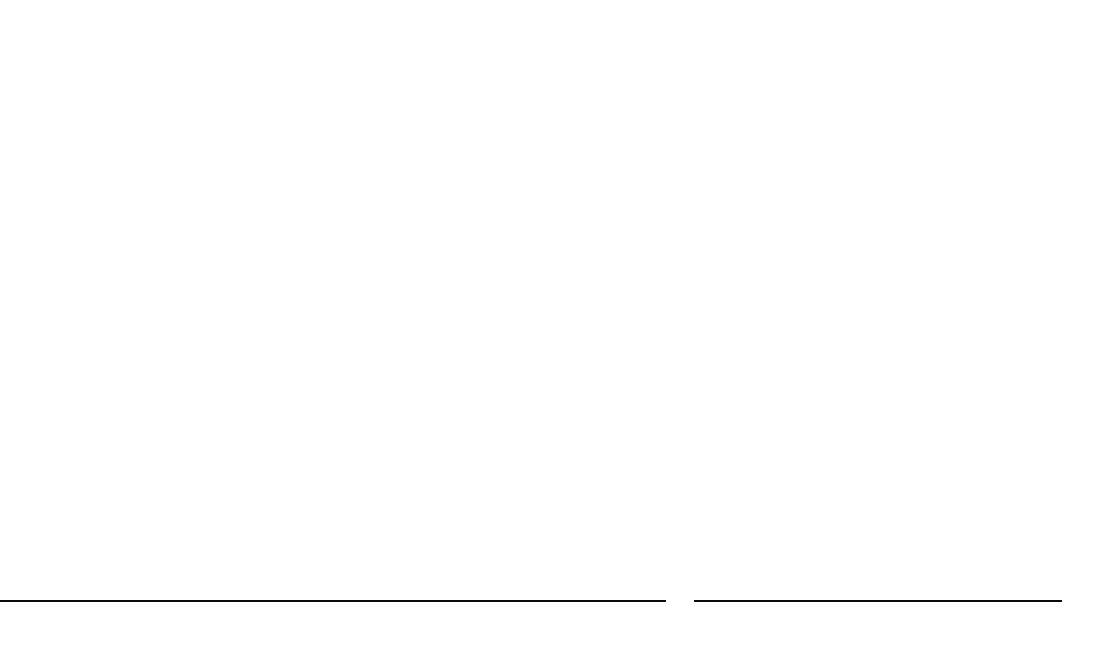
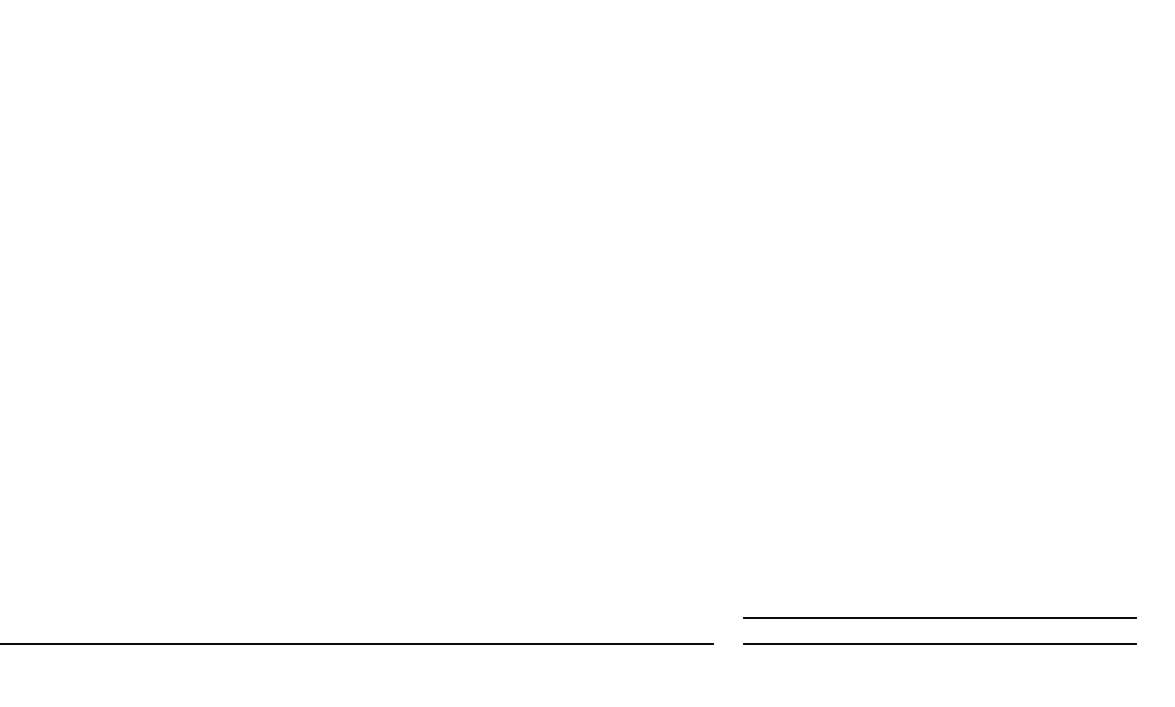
line: (877, 576) -> (939, 617), added

